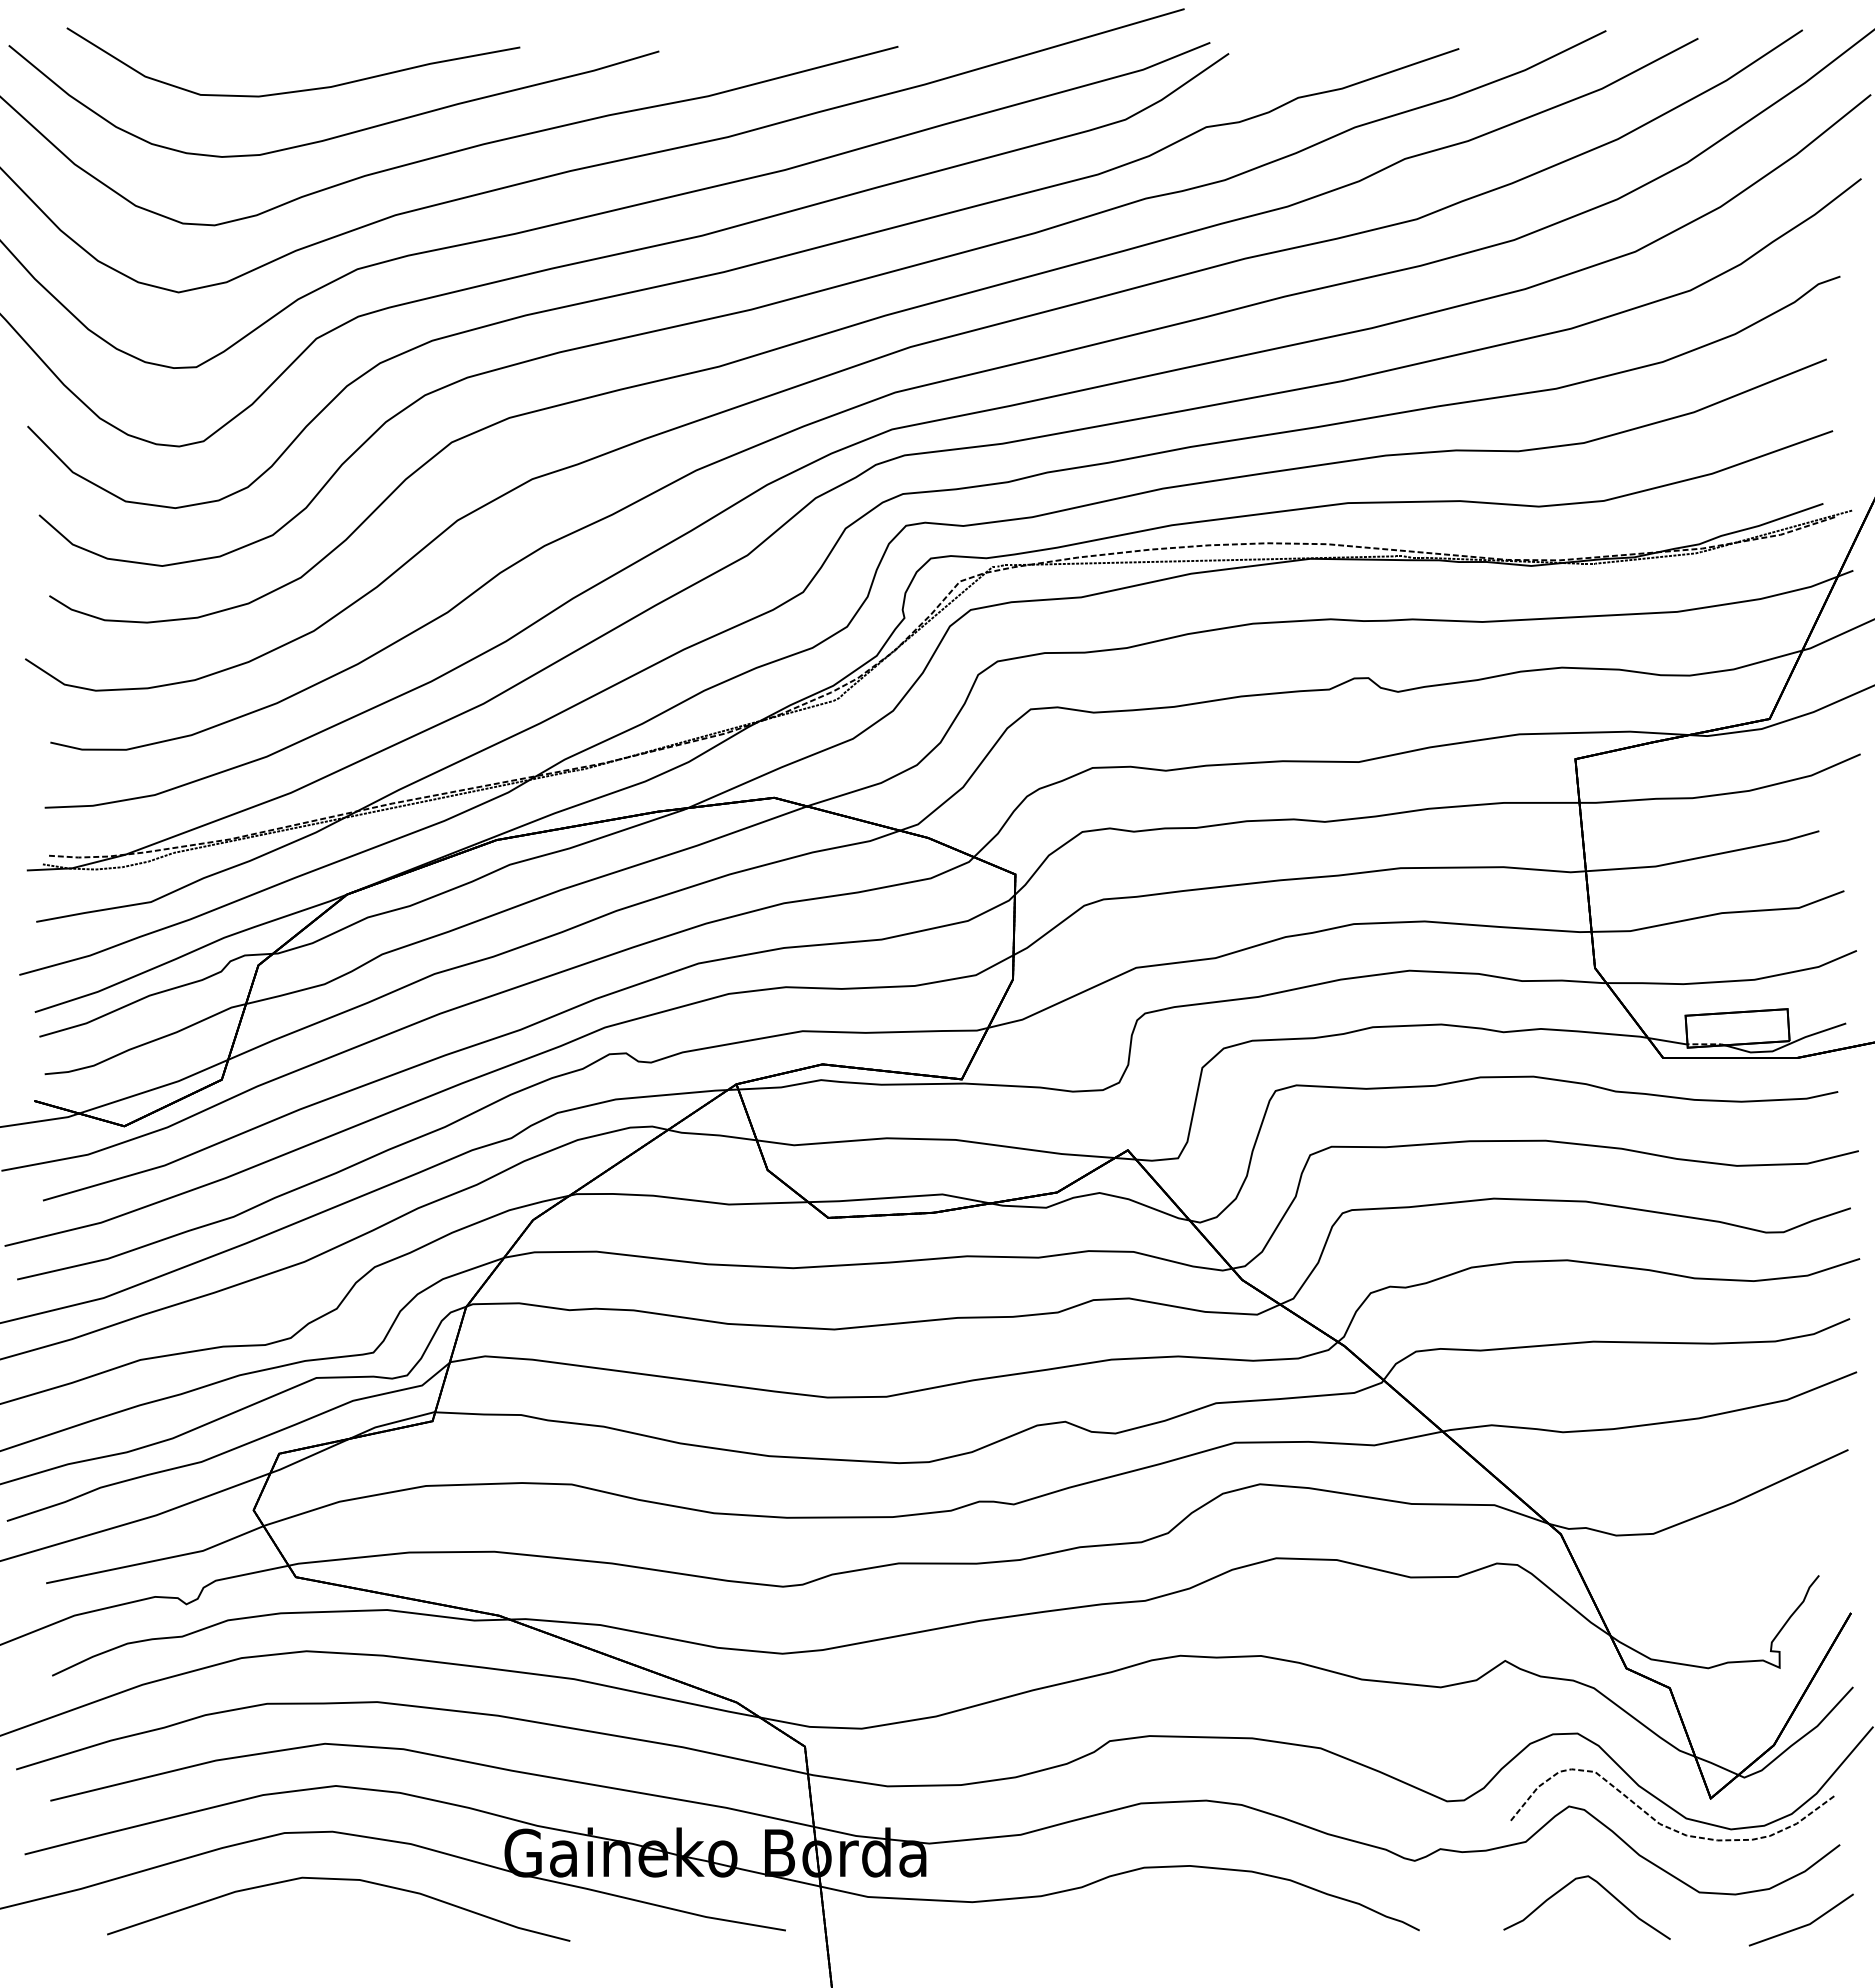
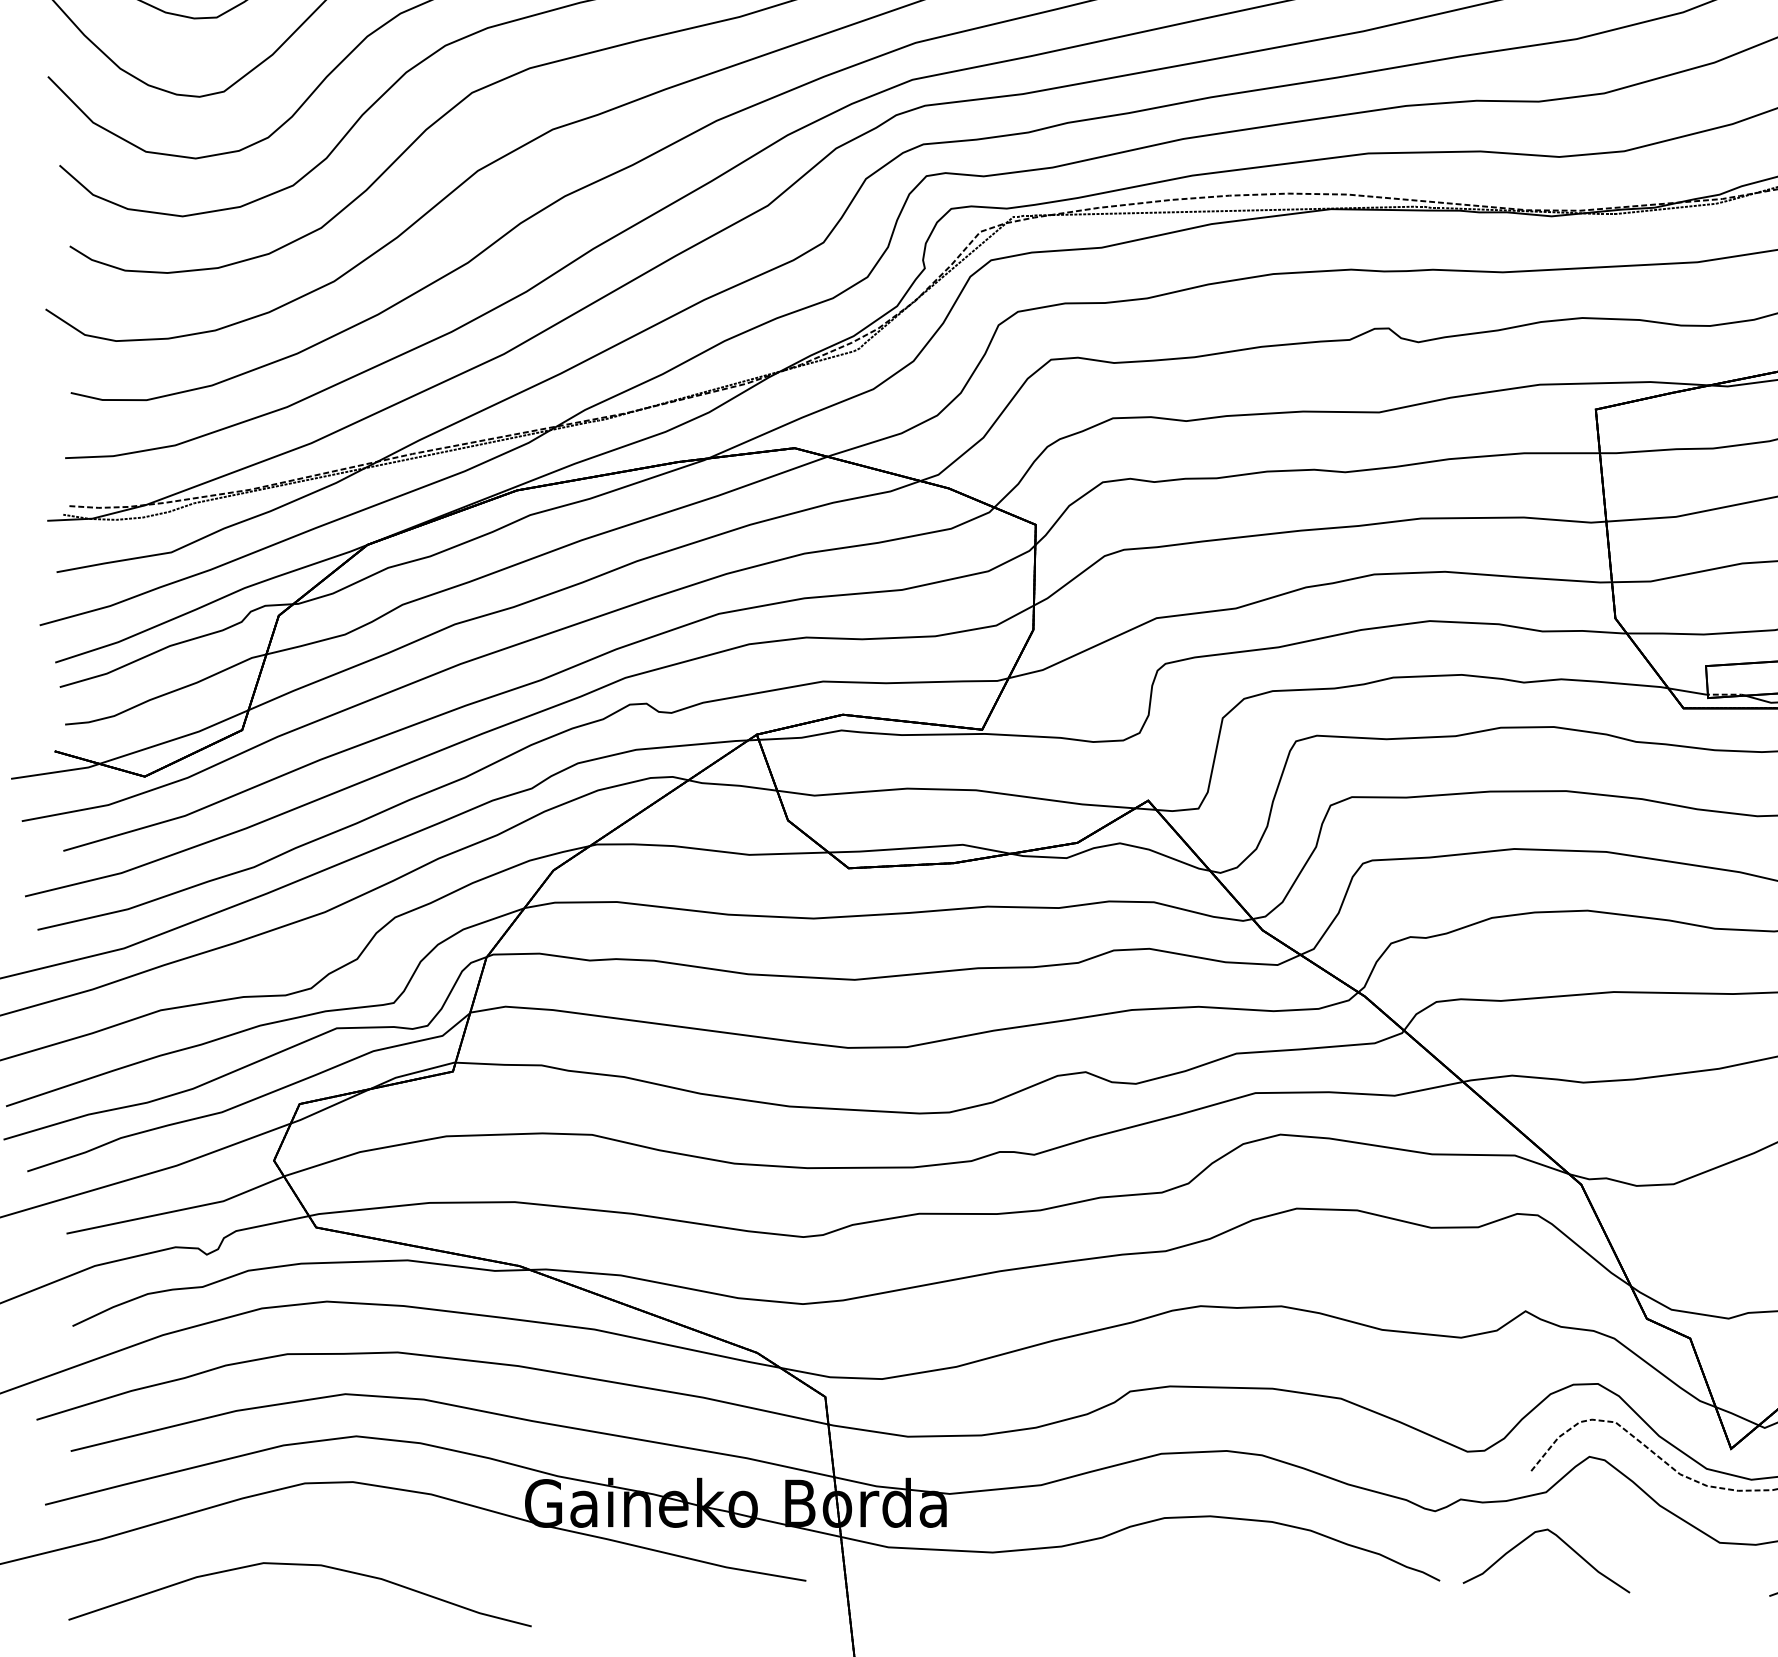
curve: (339, 1880) -> (300, 1565), moved
curve: (1601, 1887) -> (1560, 1540), moved

